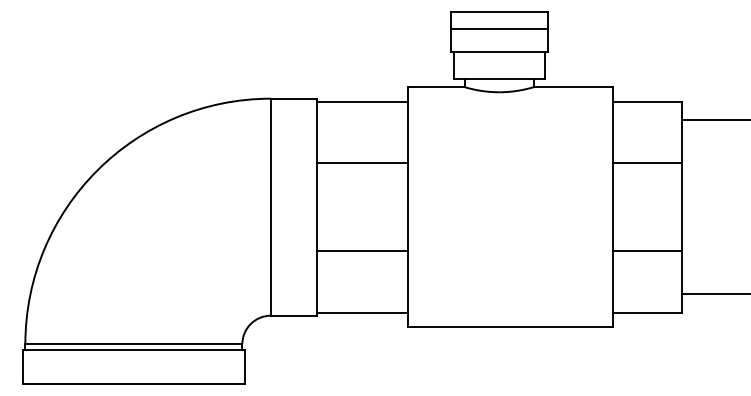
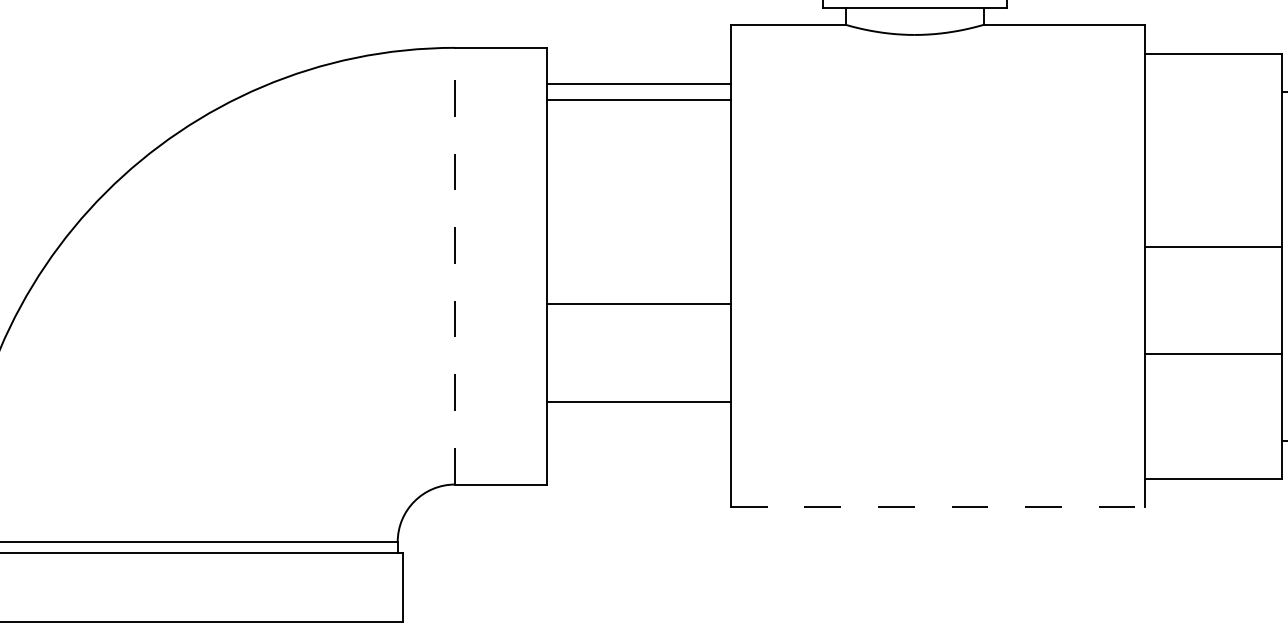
line: (361, 101) -> (637, 83), moved
line: (361, 163) -> (637, 99), moved
line: (647, 163) -> (1213, 246), moved
line: (270, 206) -> (454, 264), solid -> dashed
line: (361, 250) -> (637, 303), moved
line: (361, 312) -> (637, 401), moved
line: (510, 327) -> (937, 508), solid -> dashed

